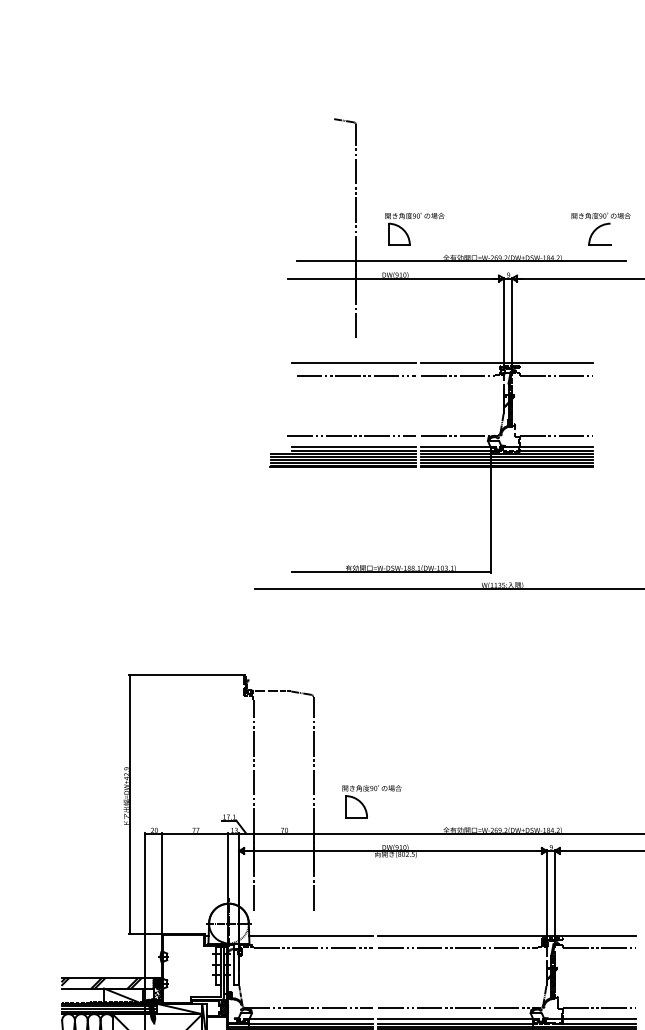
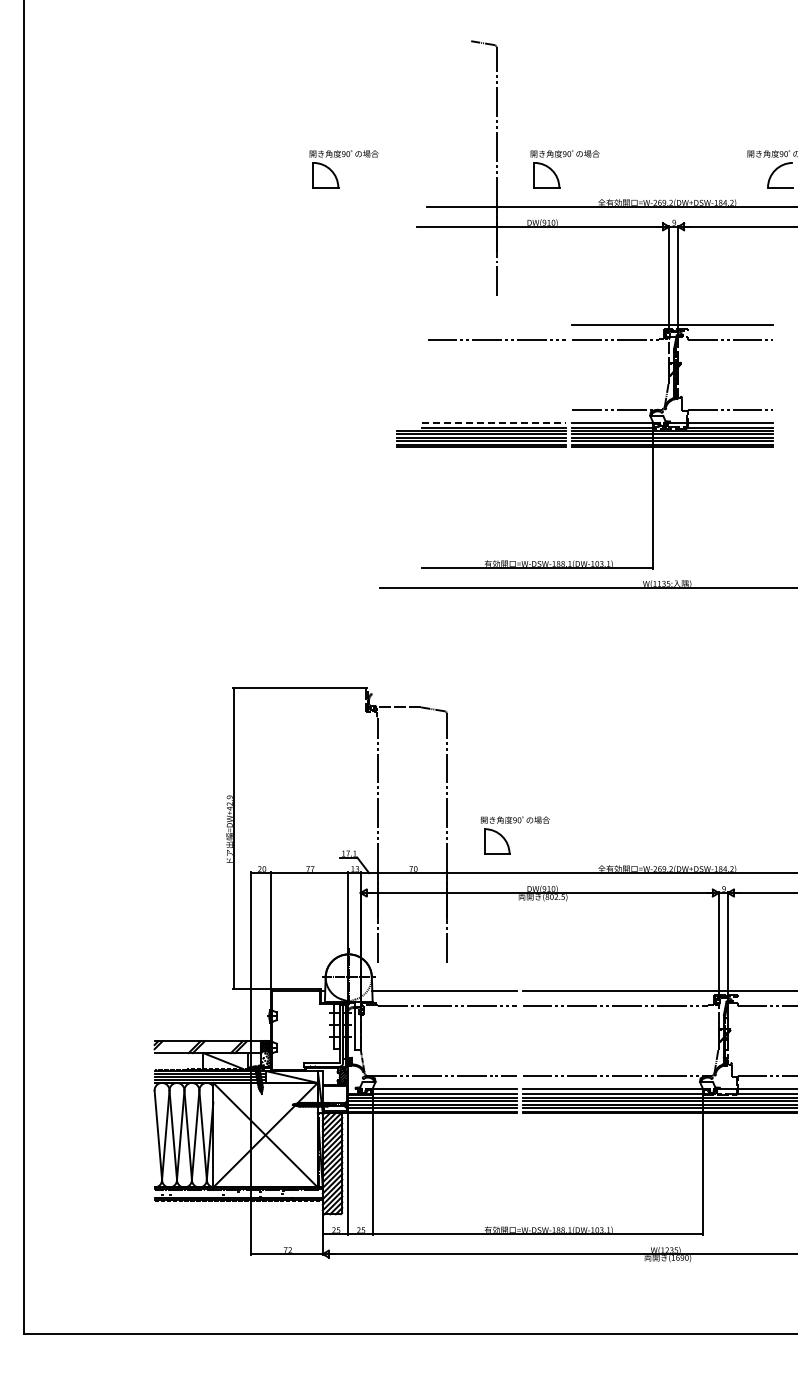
part: (218, 234) -> (336, 175), added
line: (354, 363) -> (494, 325), removed
line: (351, 435) -> (491, 409), removed
line: (354, 446) -> (494, 422), solid -> dashed

